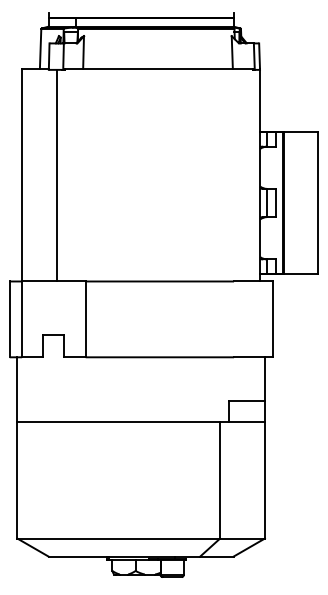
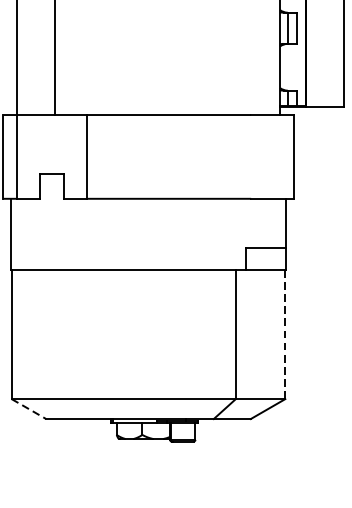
line: (264, 479) -> (284, 333), solid -> dashed
line: (33, 547) -> (29, 409), solid -> dashed

